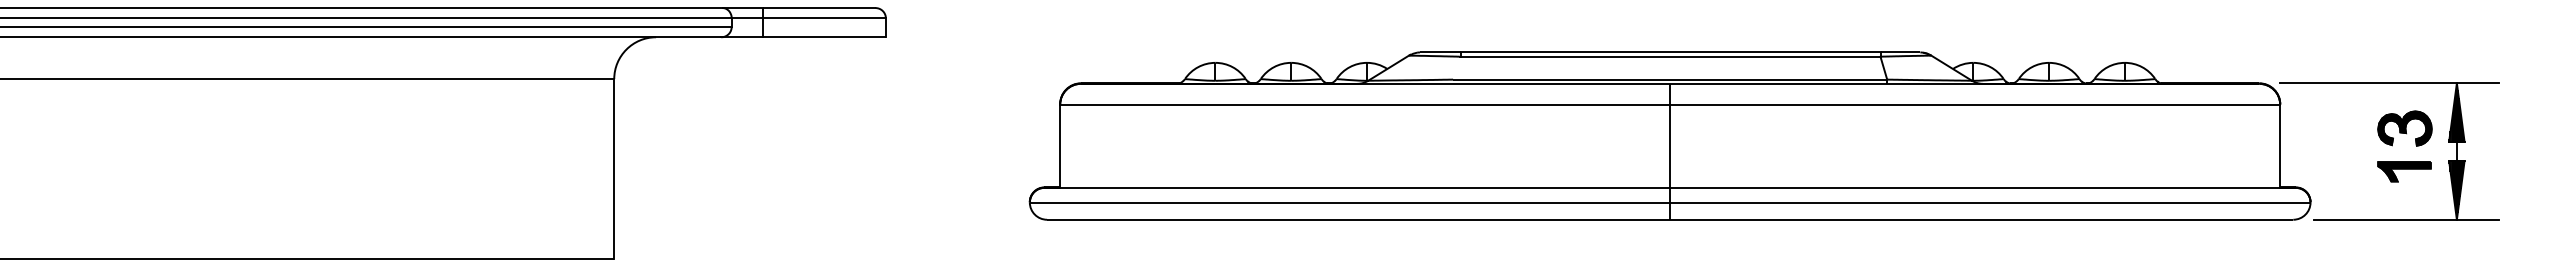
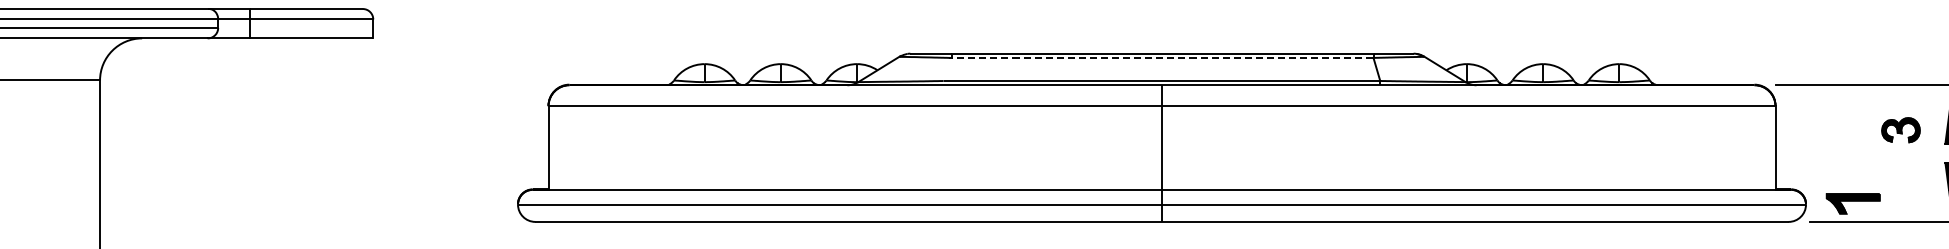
line: (1670, 56) -> (1162, 57), solid -> dashed
part: (2404, 128) -> (1900, 130), size x0.7
part: (2404, 171) -> (1853, 203), moved

